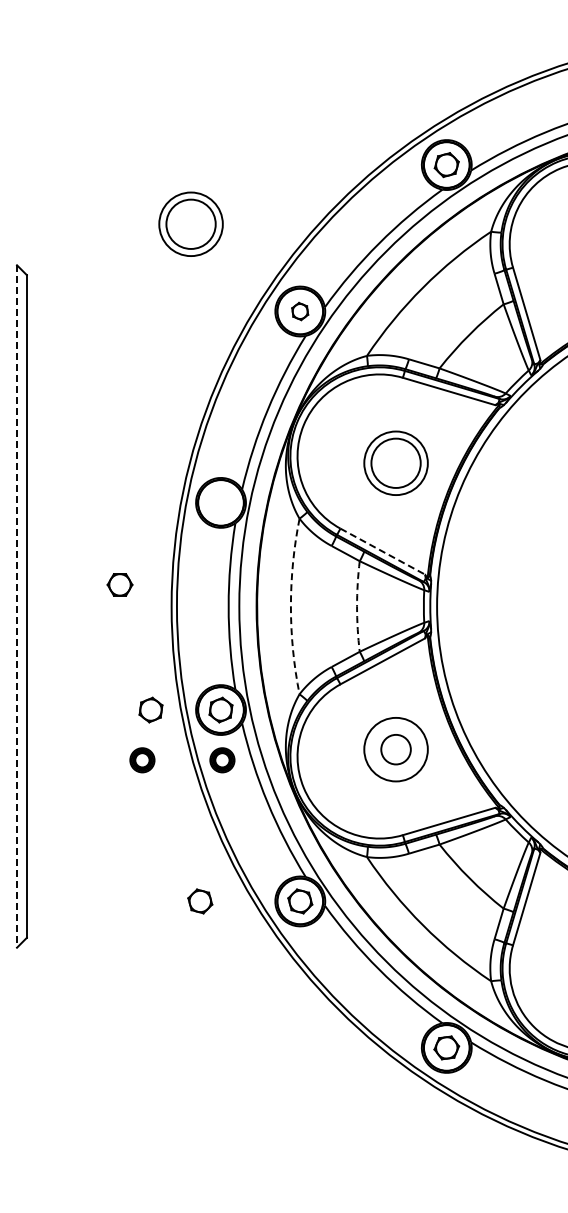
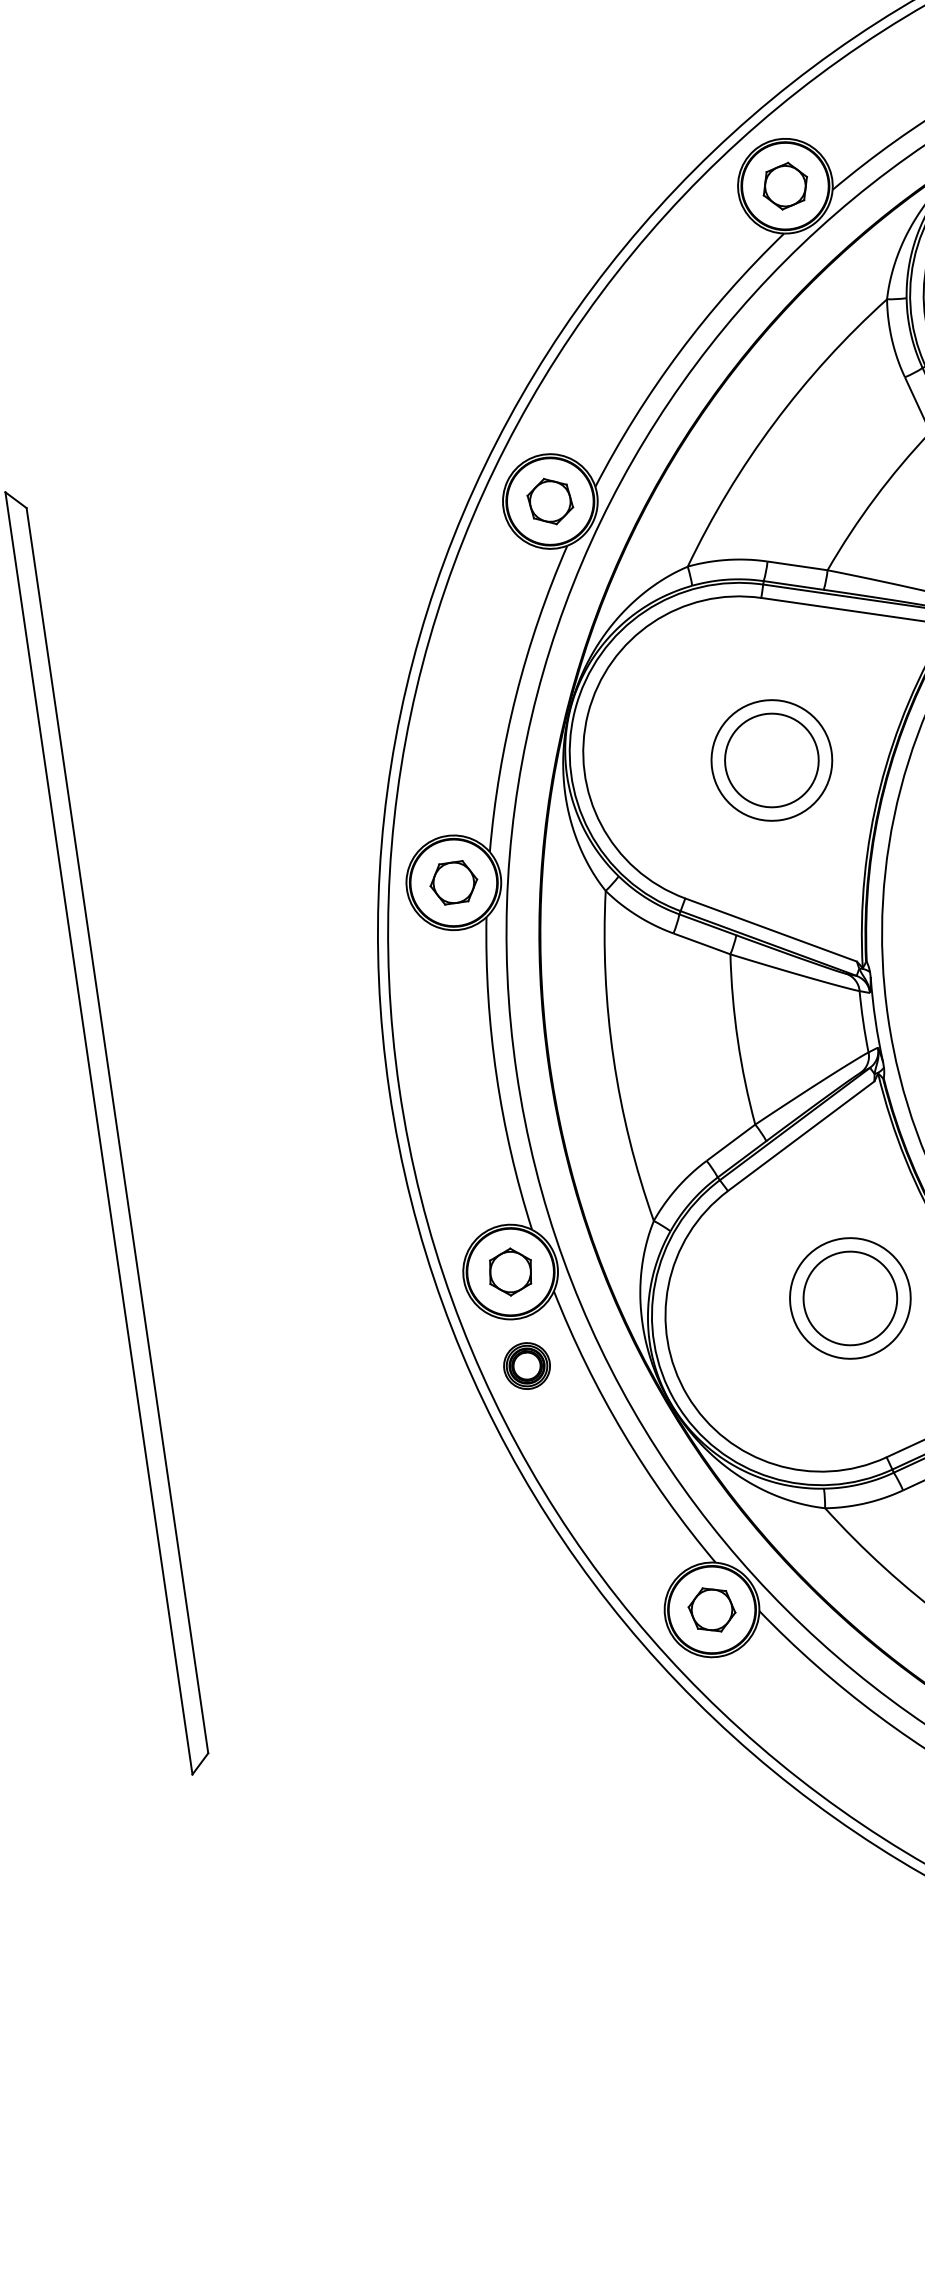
part: (190, 223) -> (319, 366), removed
part: (299, 311) -> (548, 501), size x1.43
line: (383, 551) -> (772, 929), dashed -> solid
part: (119, 584) -> (452, 882), moved
arc: (290, 606) -> (612, 1058), dashed -> solid
arc: (357, 606) -> (738, 1040), dashed -> solid
line: (17, 607) -> (100, 1135), dashed -> solid
part: (150, 709) -> (377, 1290), removed
circle: (395, 749) -> (849, 1298), size x1.67
part: (142, 760) -> (376, 1388), removed
part: (200, 901) -> (524, 1637), removed

